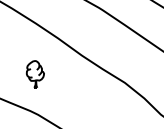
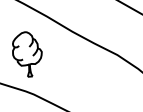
part: (35, 74) -> (27, 54), size x1.67

